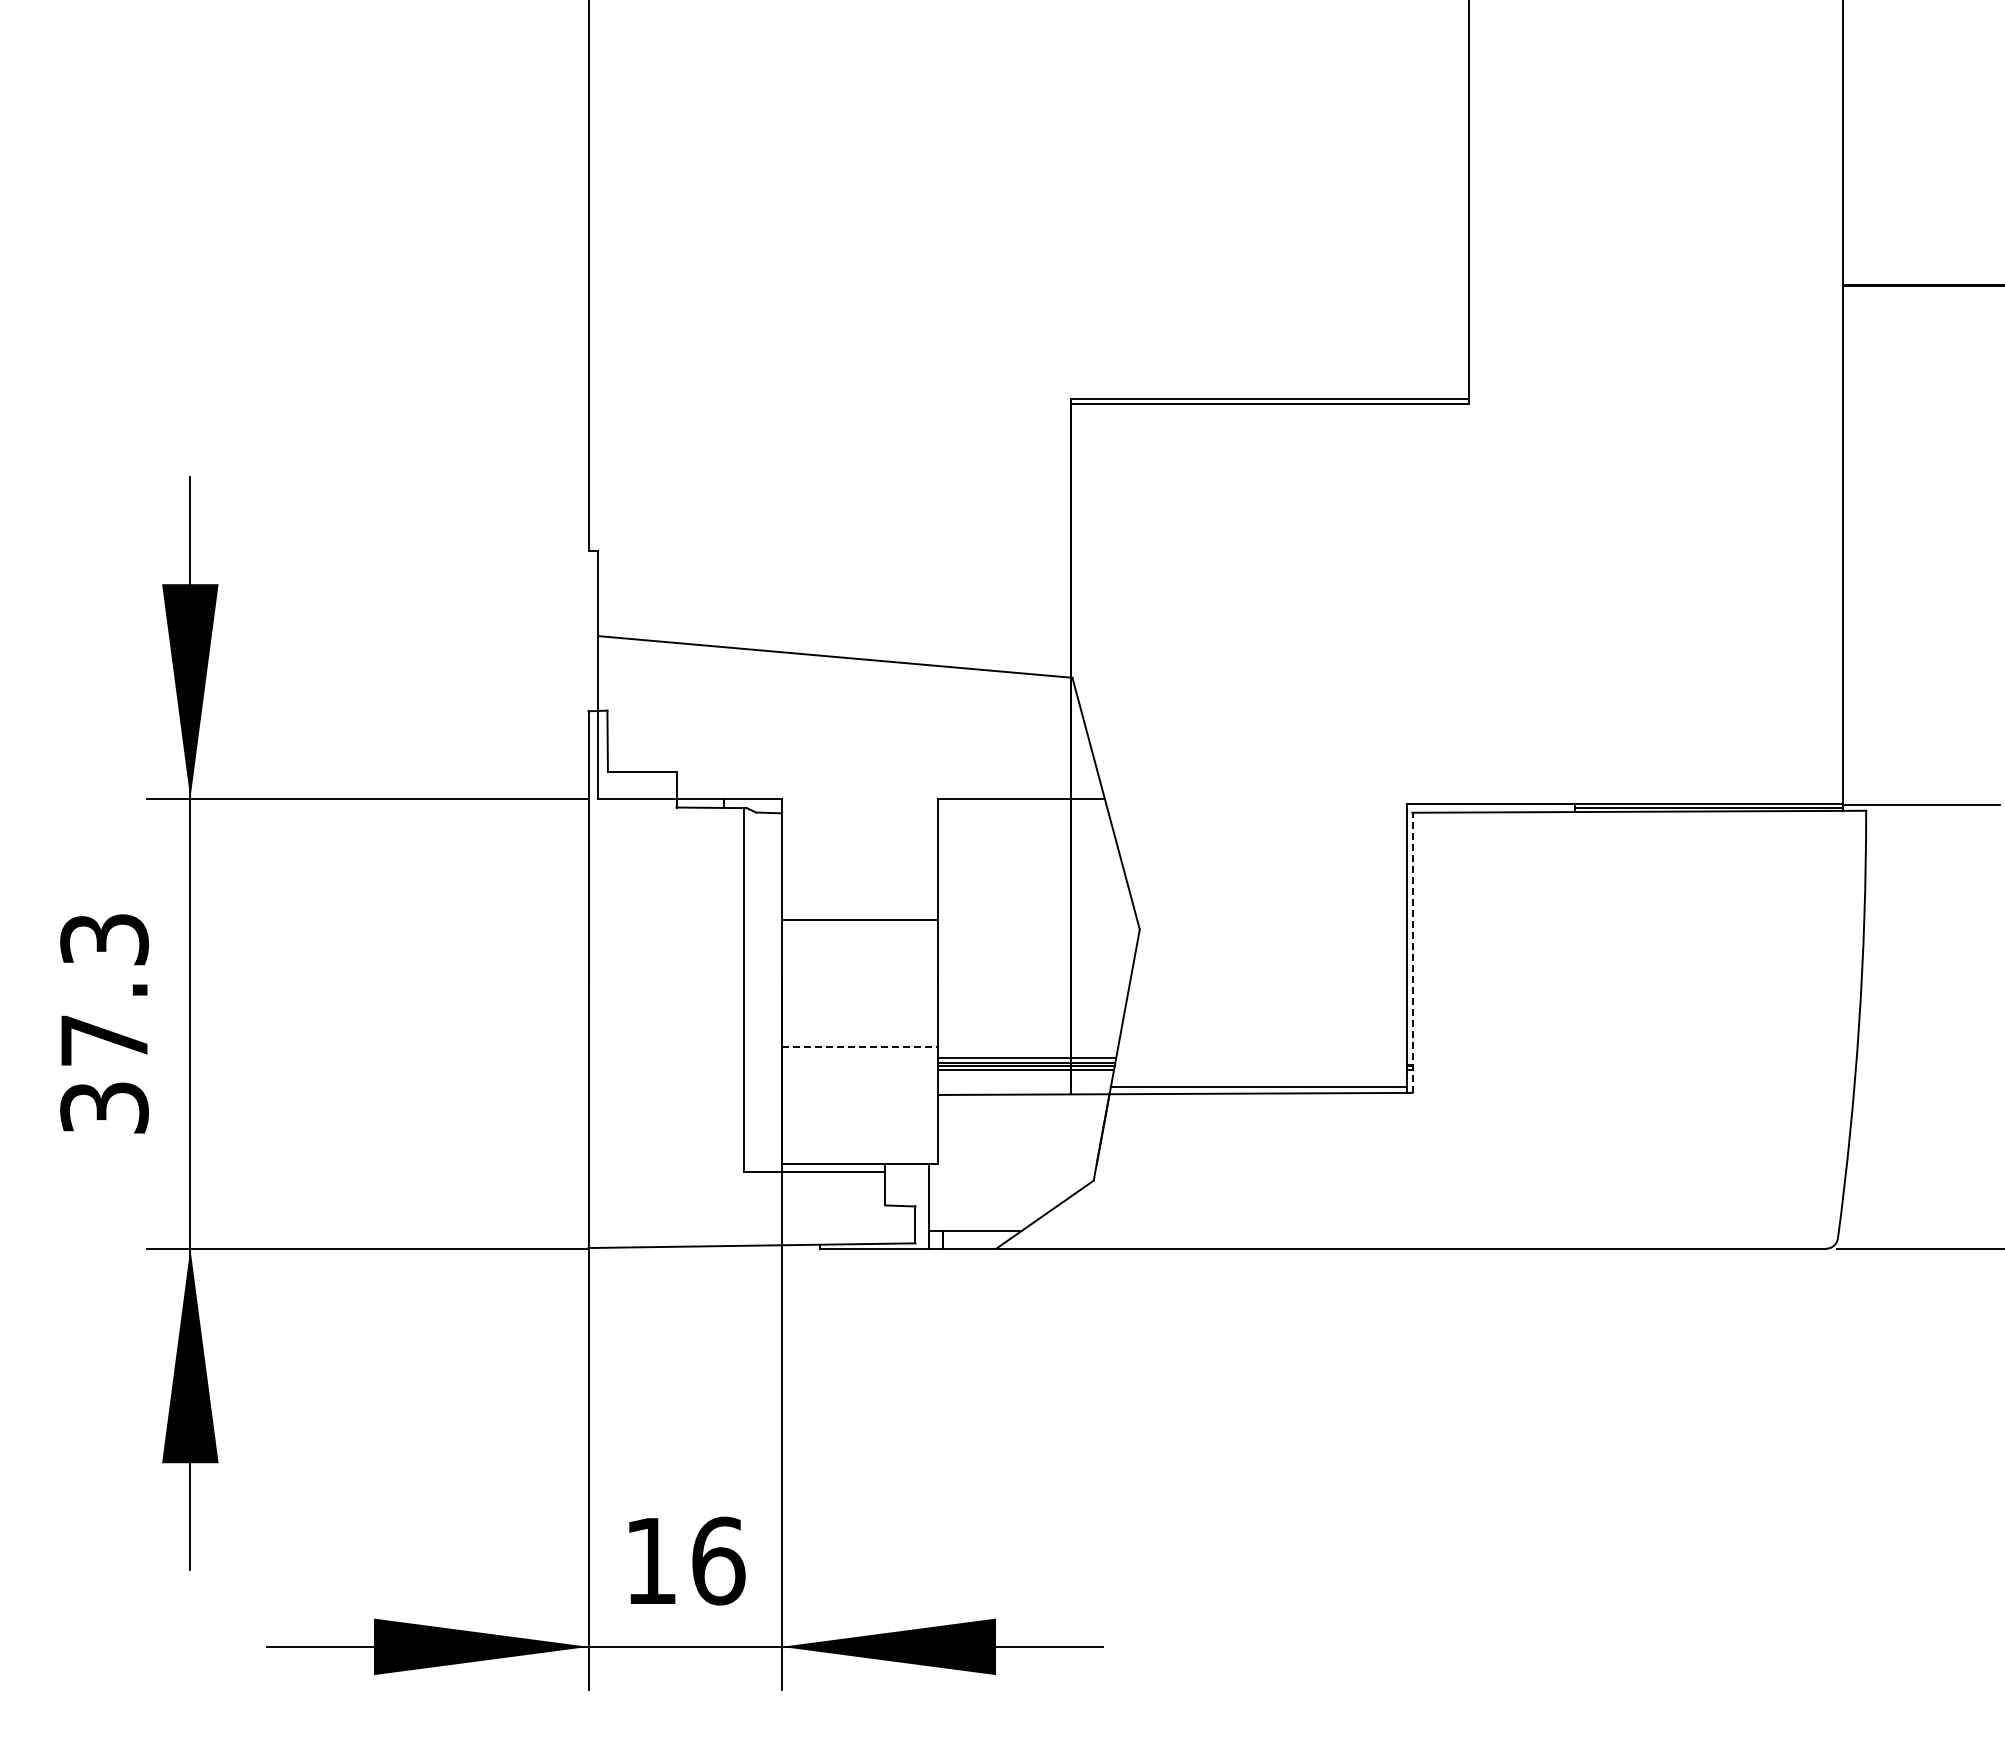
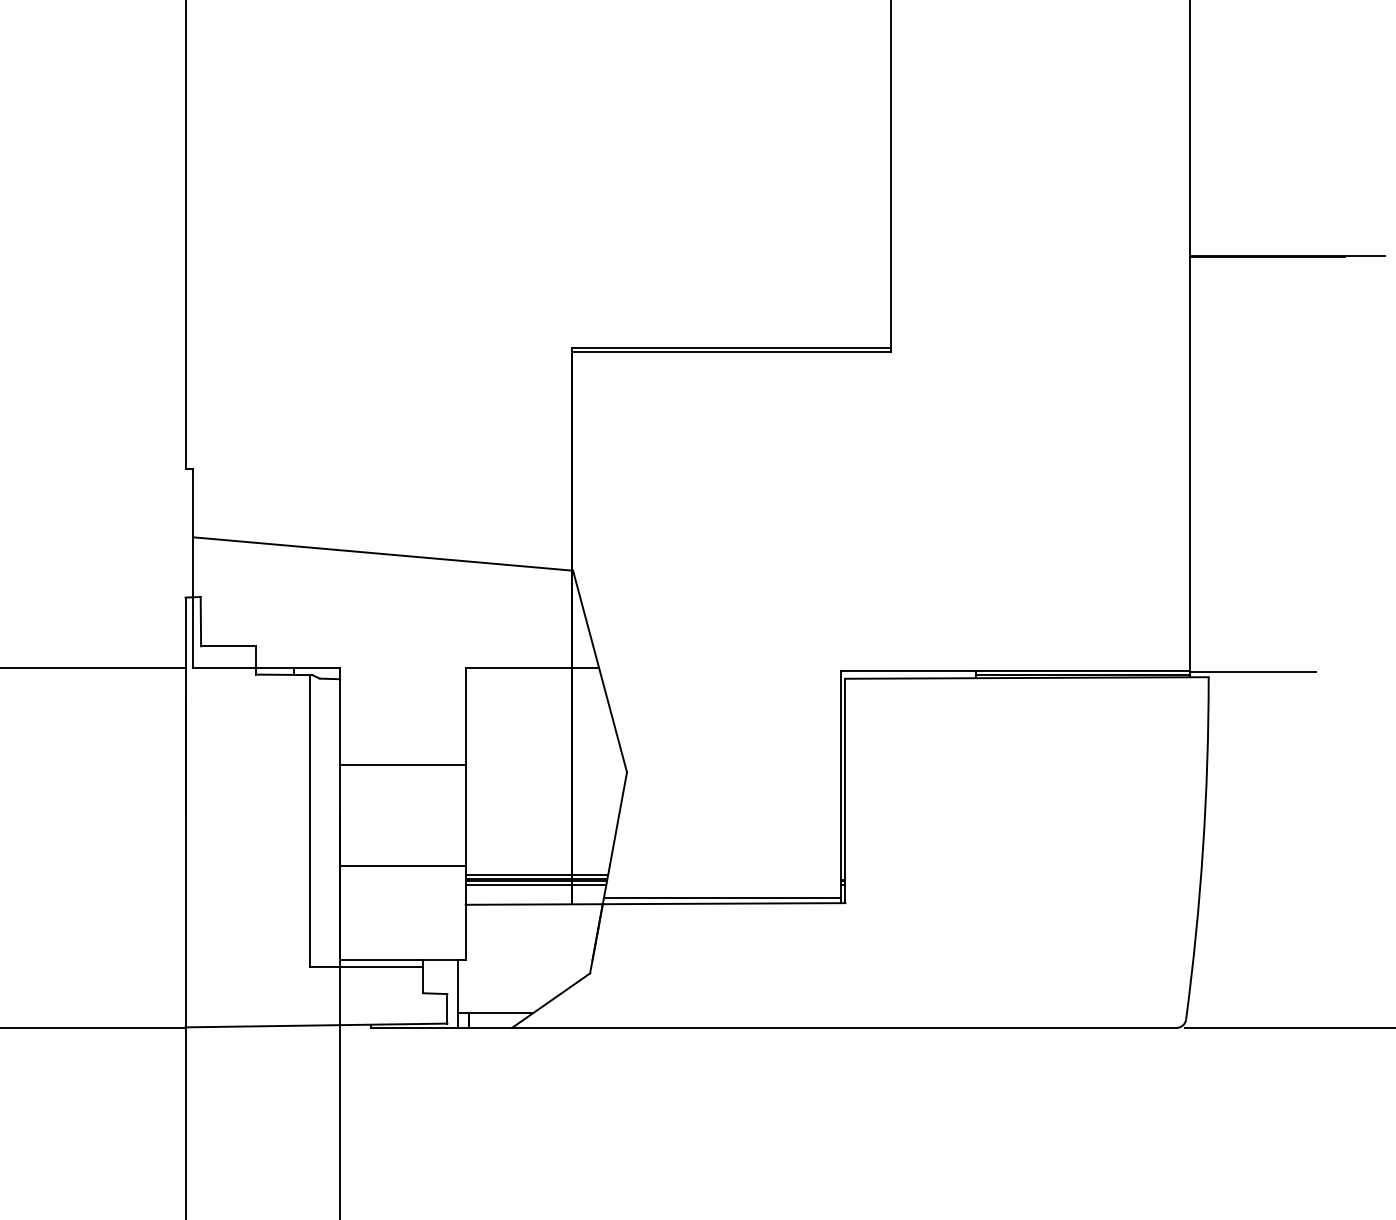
line: (1412, 952) -> (845, 790), dashed -> solid
line: (860, 1046) -> (403, 865), dashed -> solid

